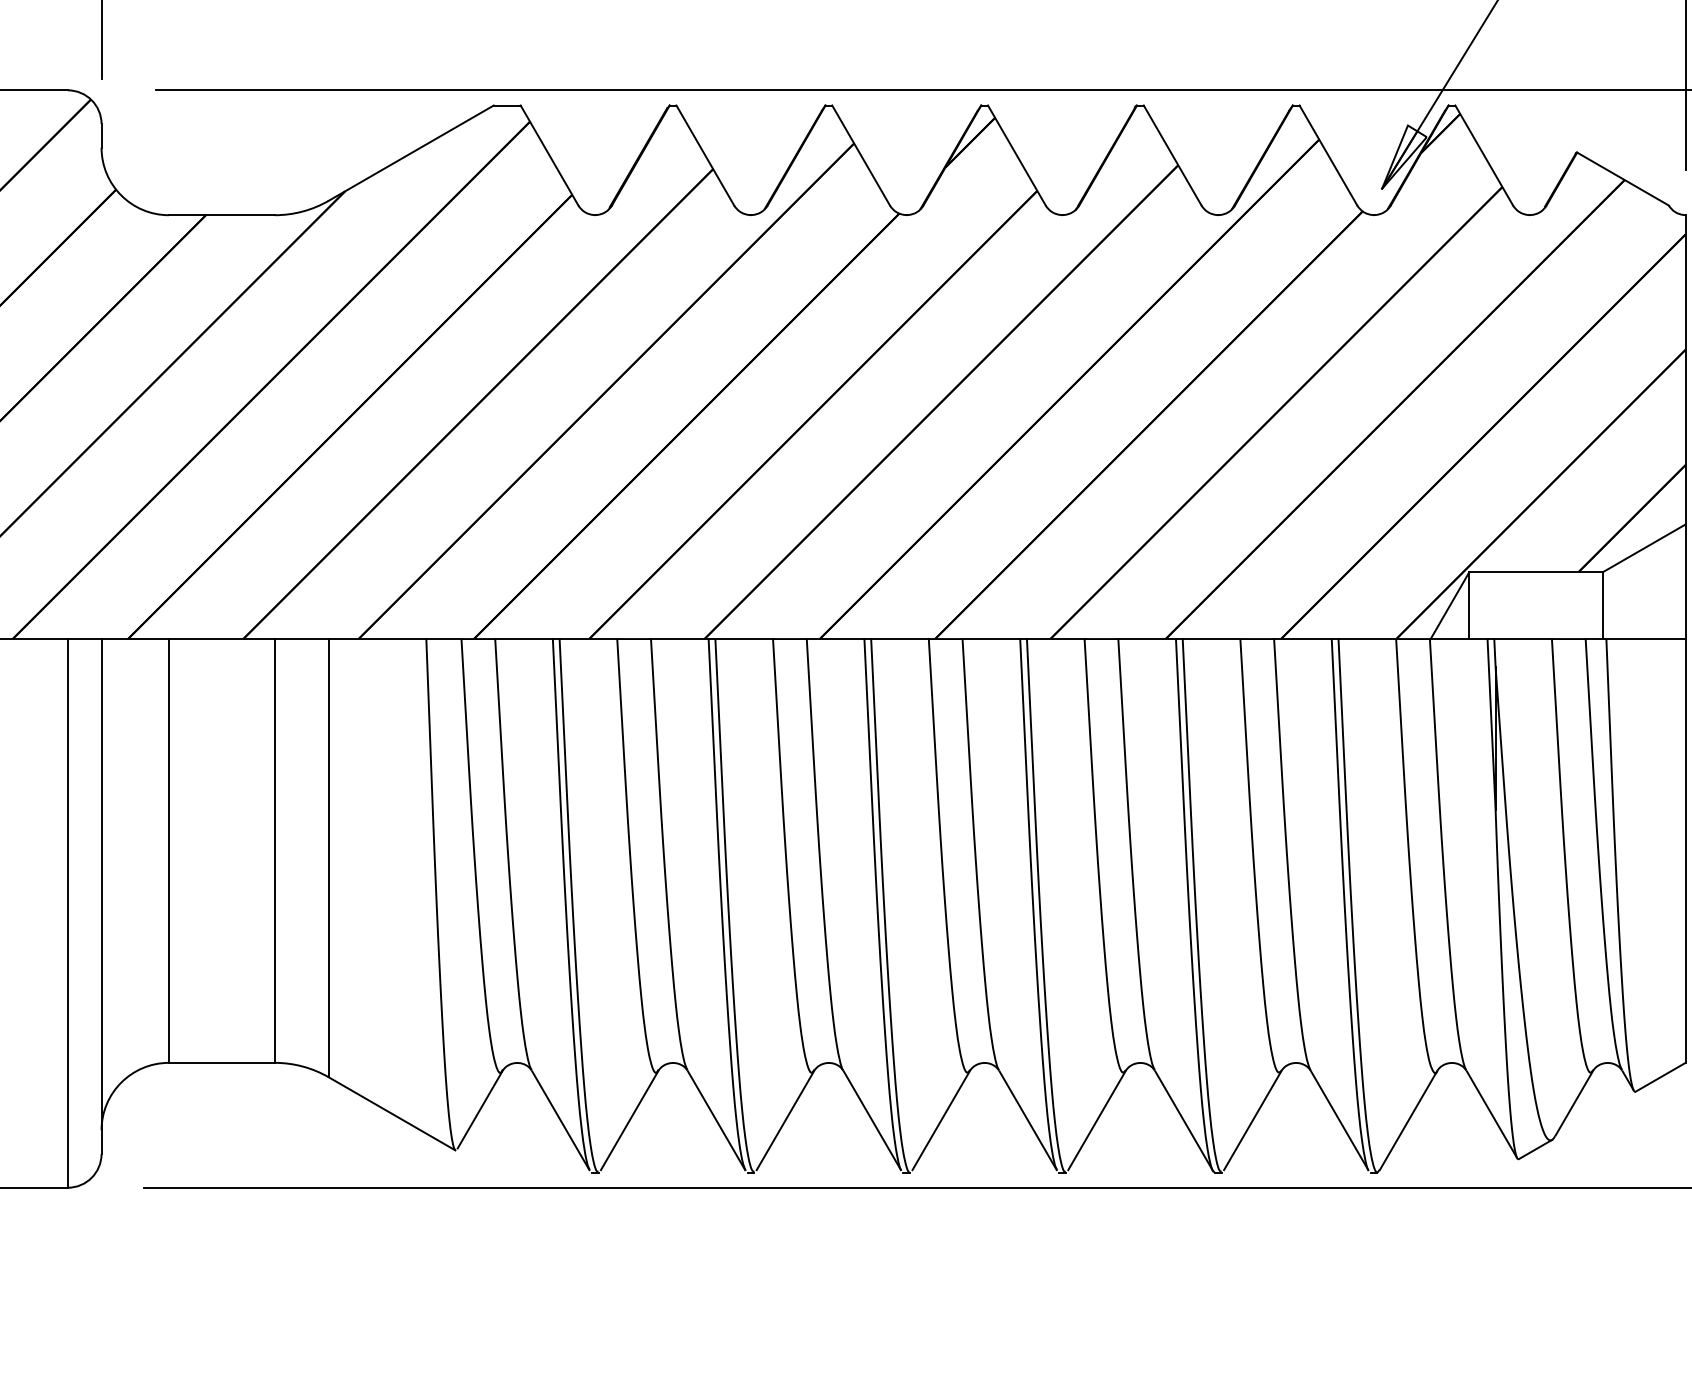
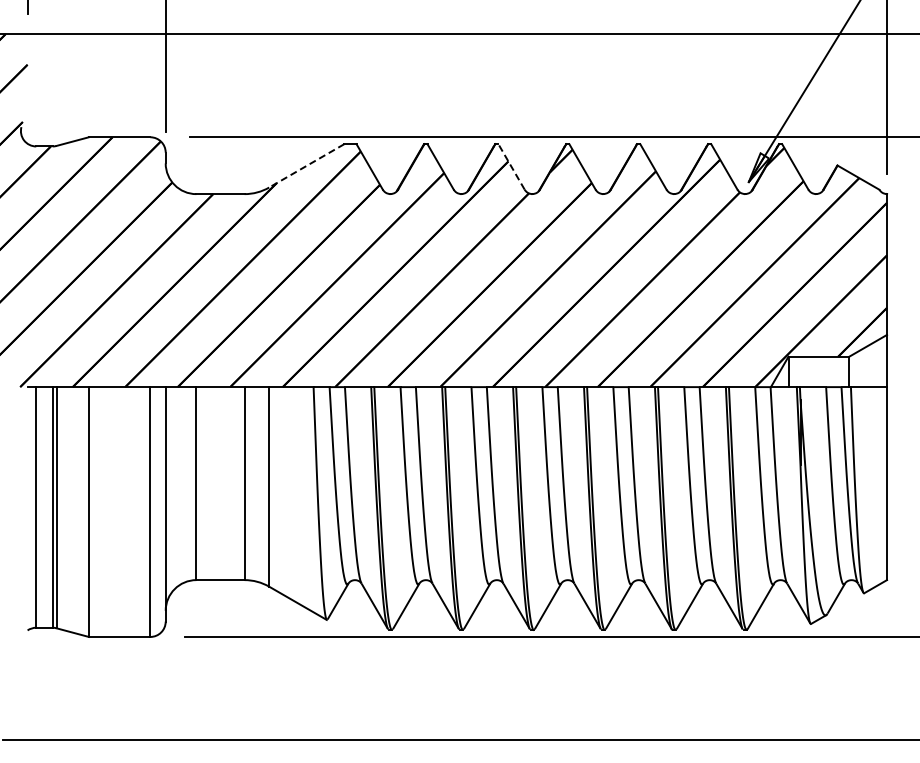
line: (410, 154) -> (306, 166), solid -> dashed
line: (860, 154) -> (511, 166), solid -> dashed

